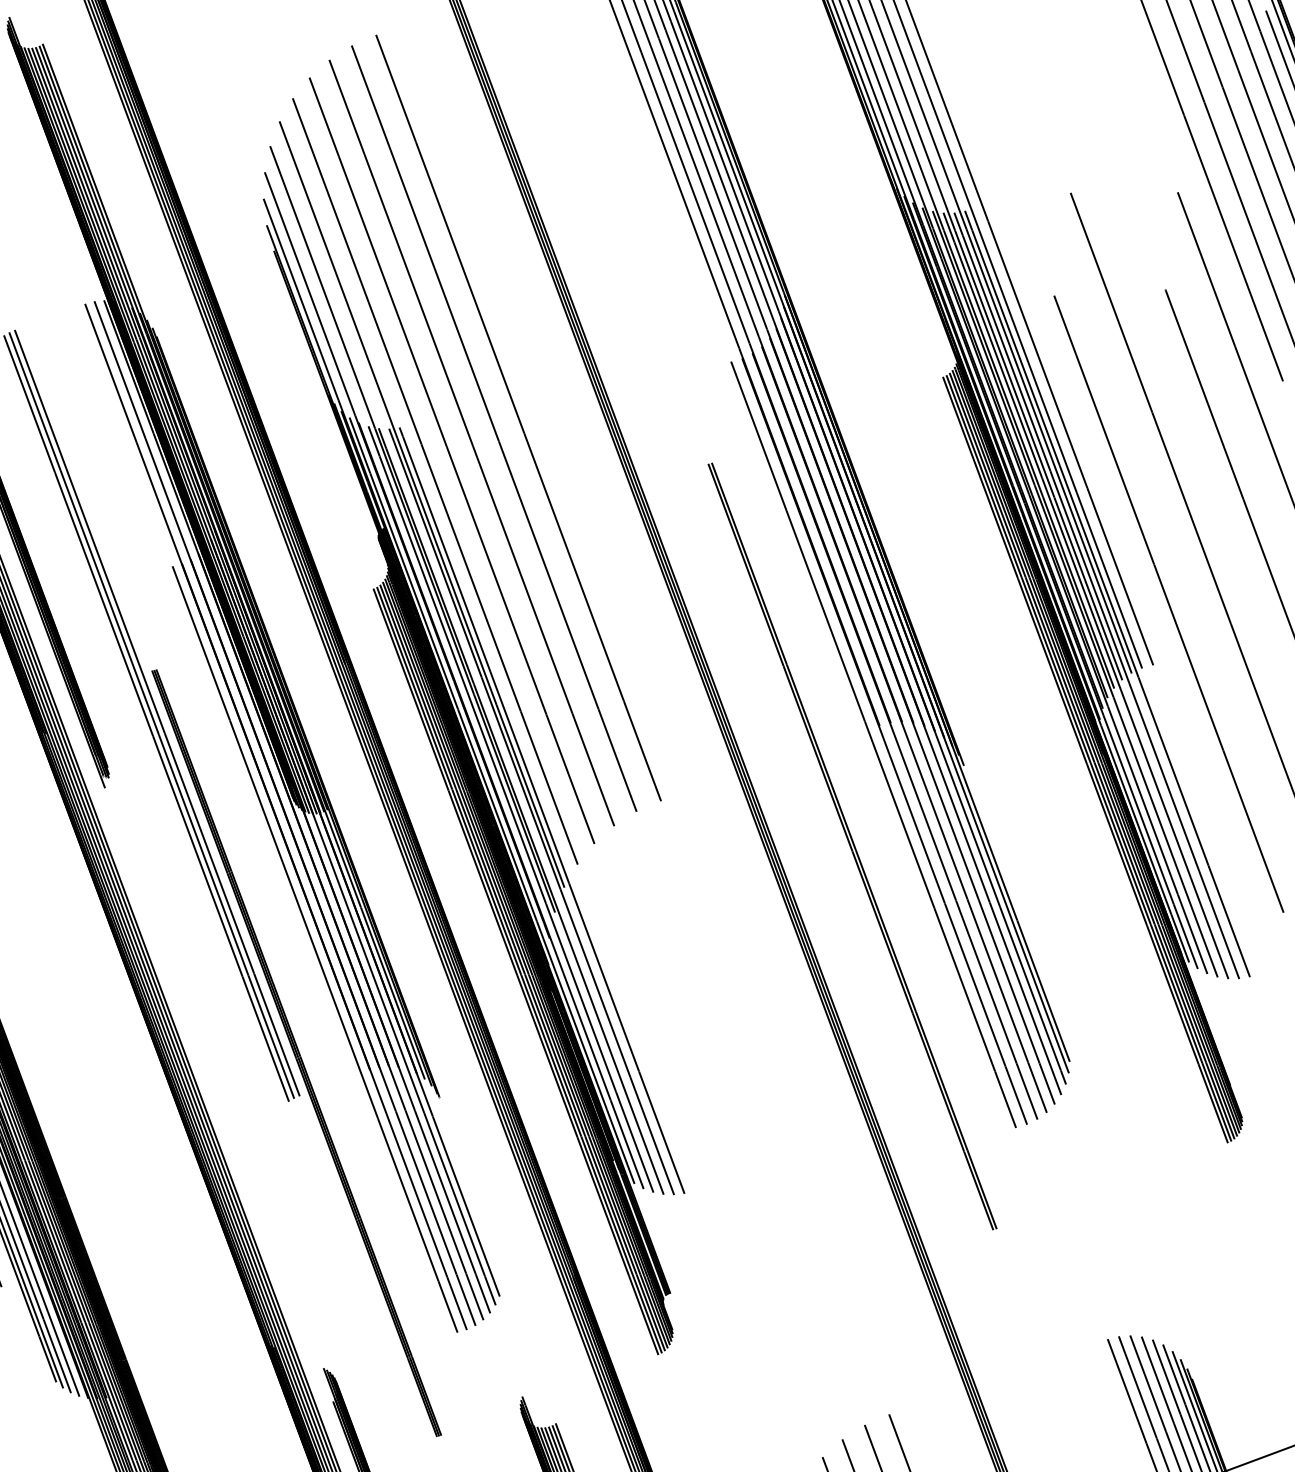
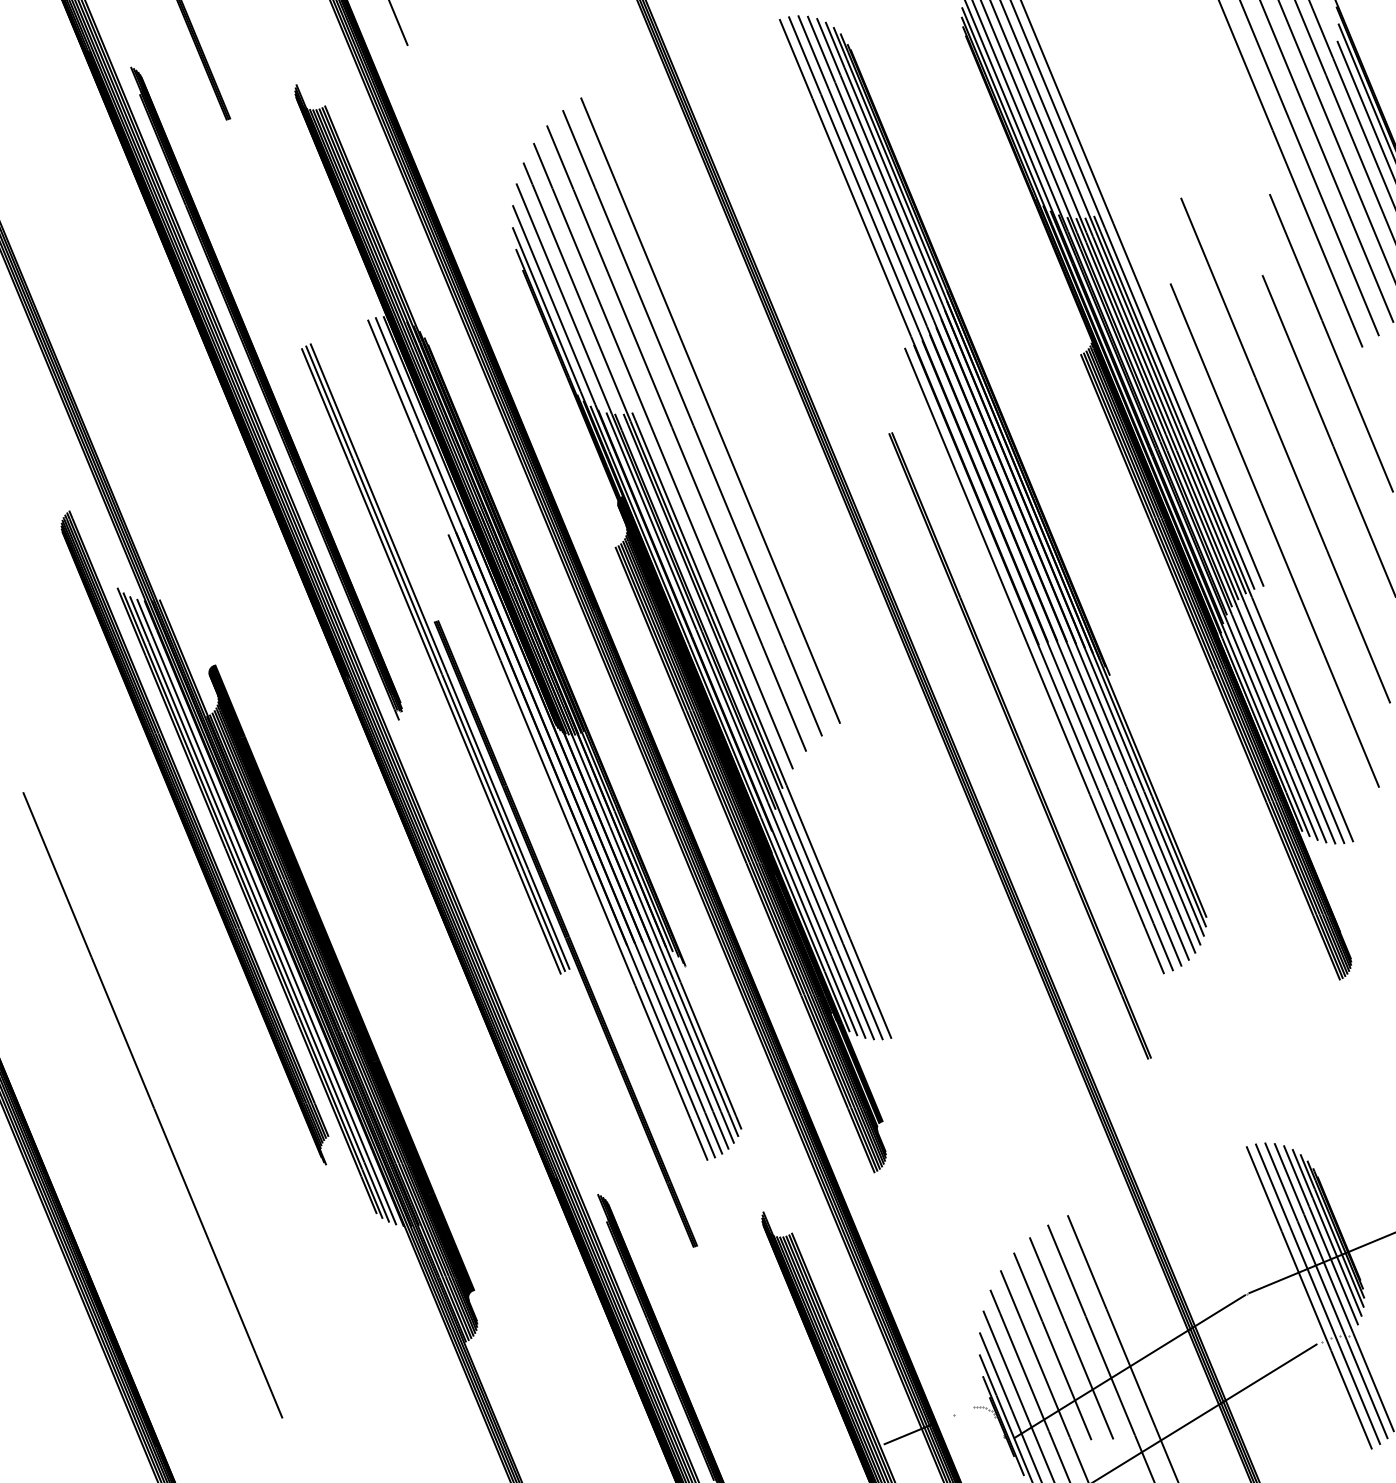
line: (518, 417) -> (730, 400), removed

